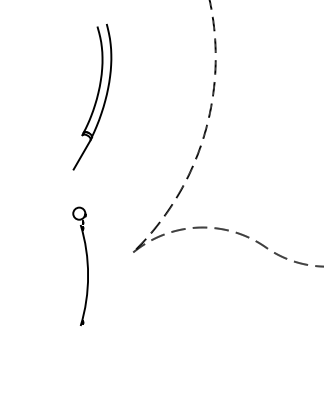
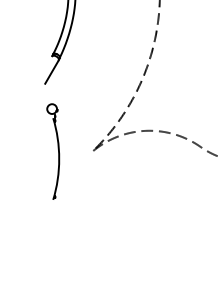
part: (86, 265) -> (57, 150), moved

